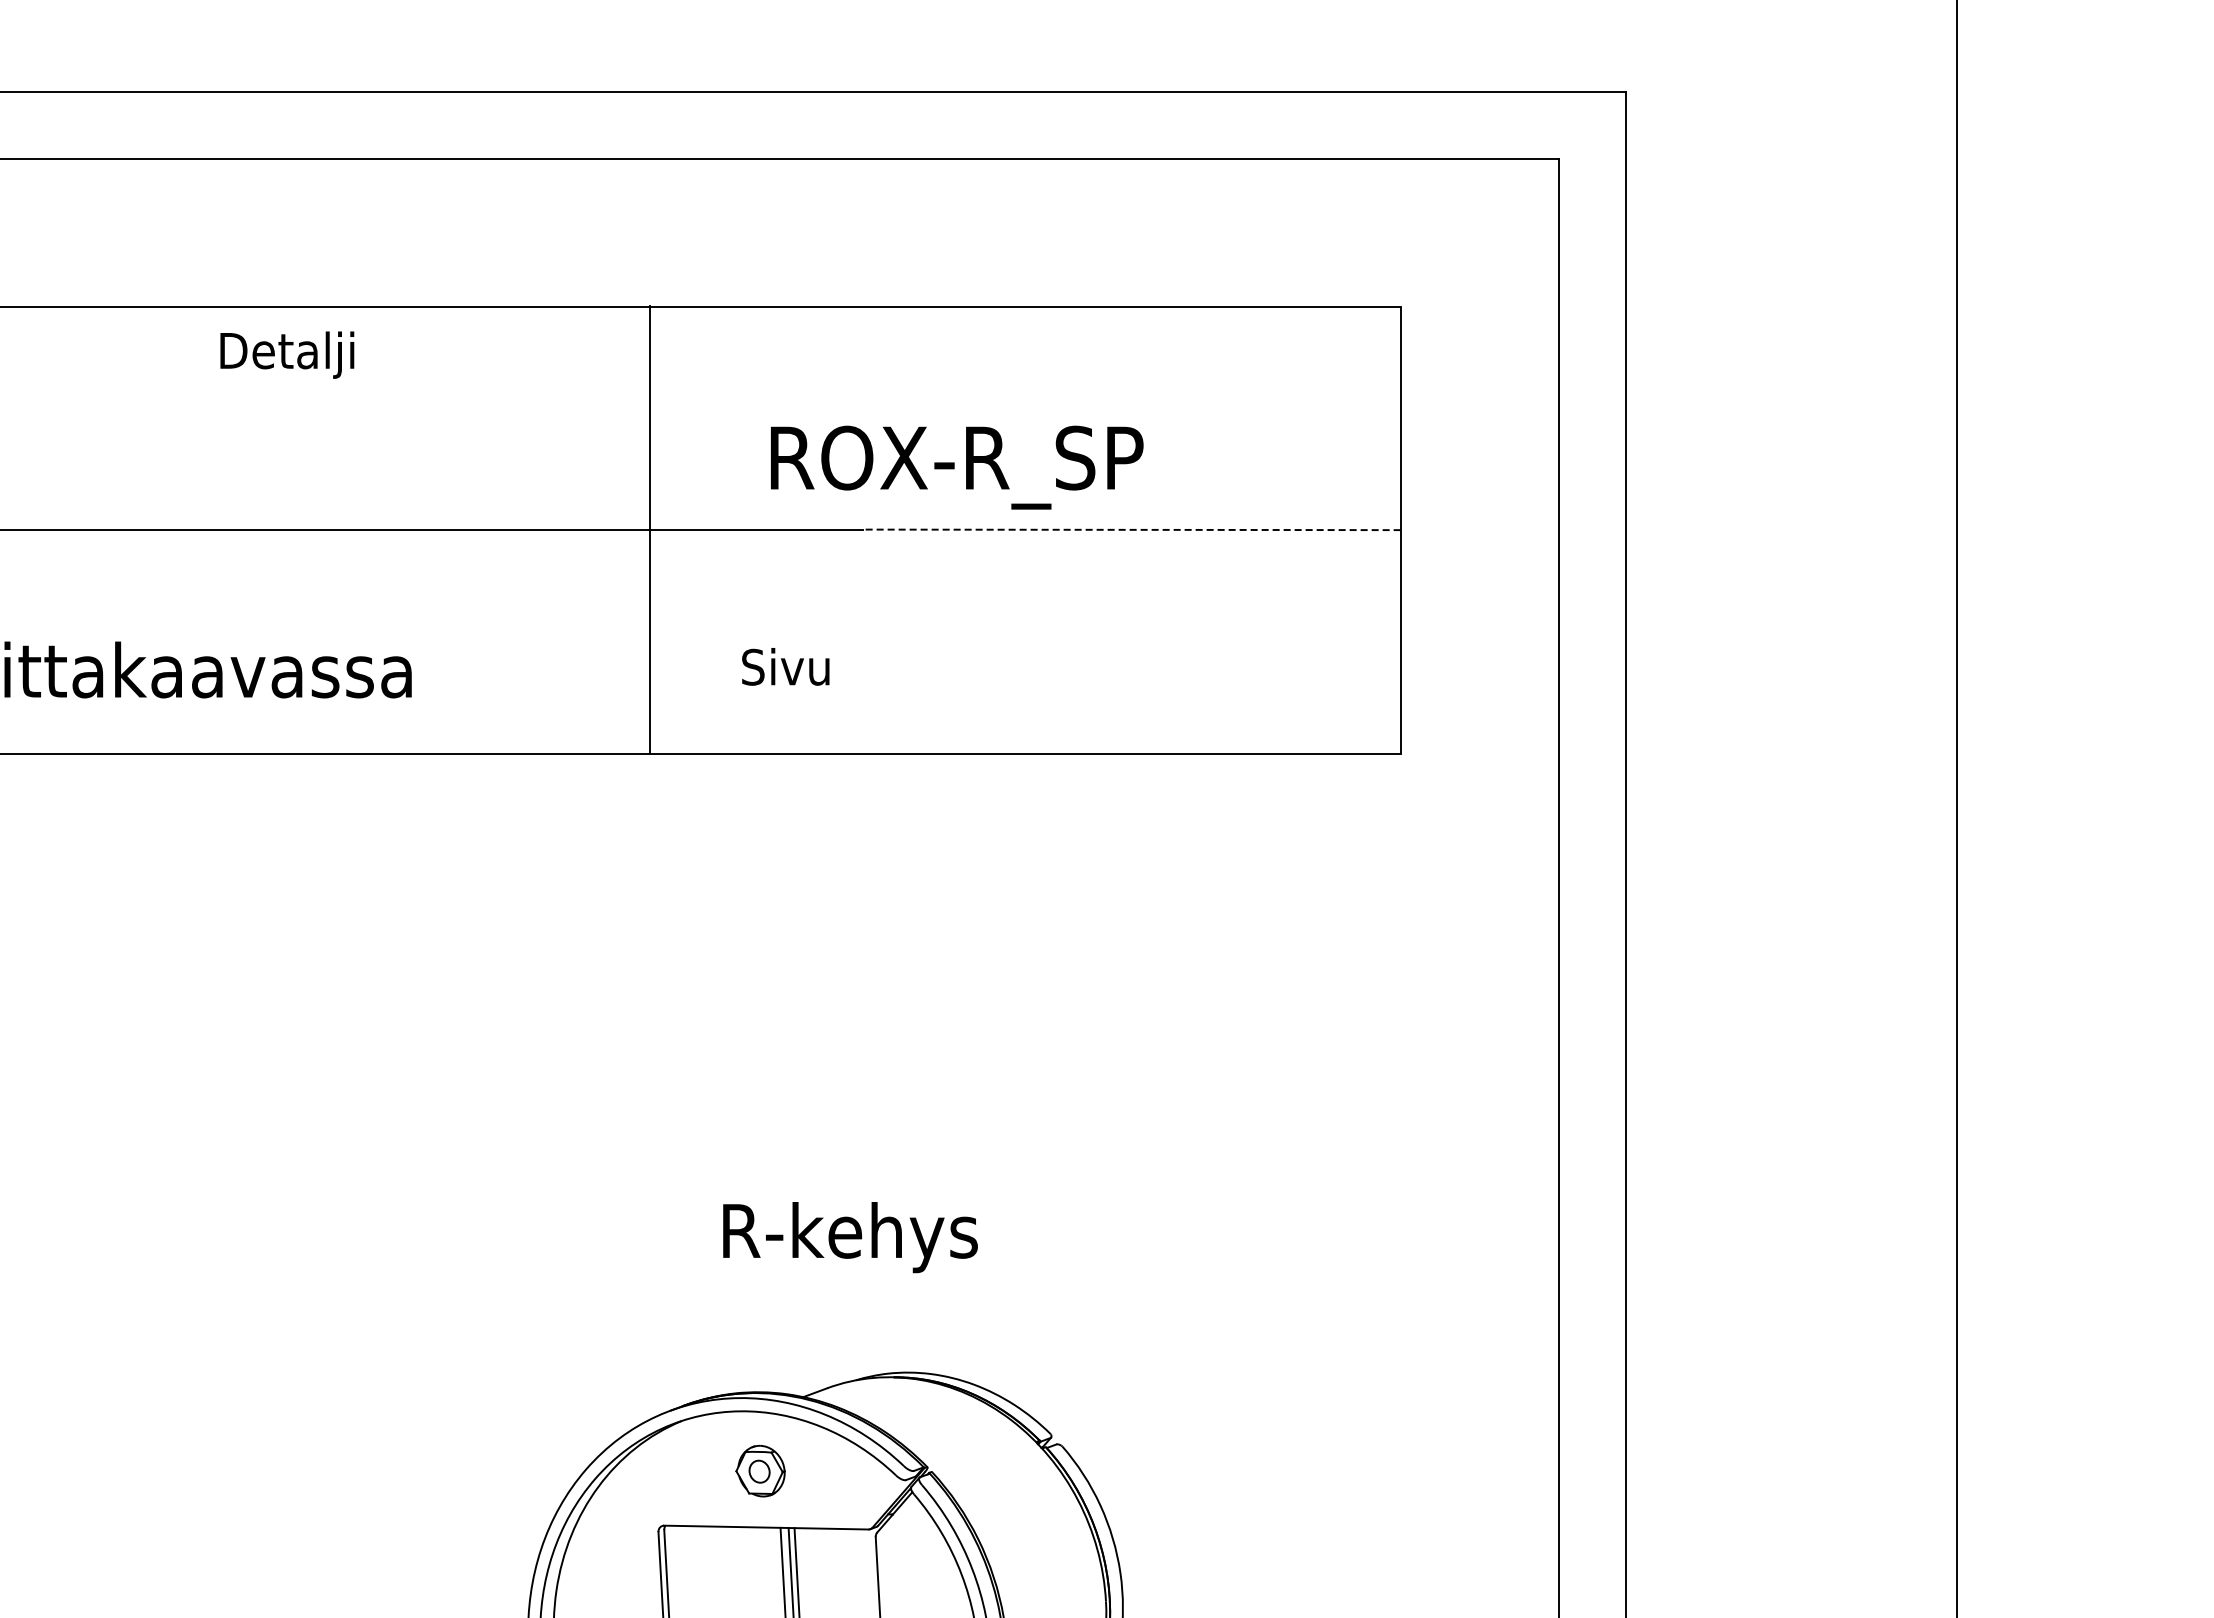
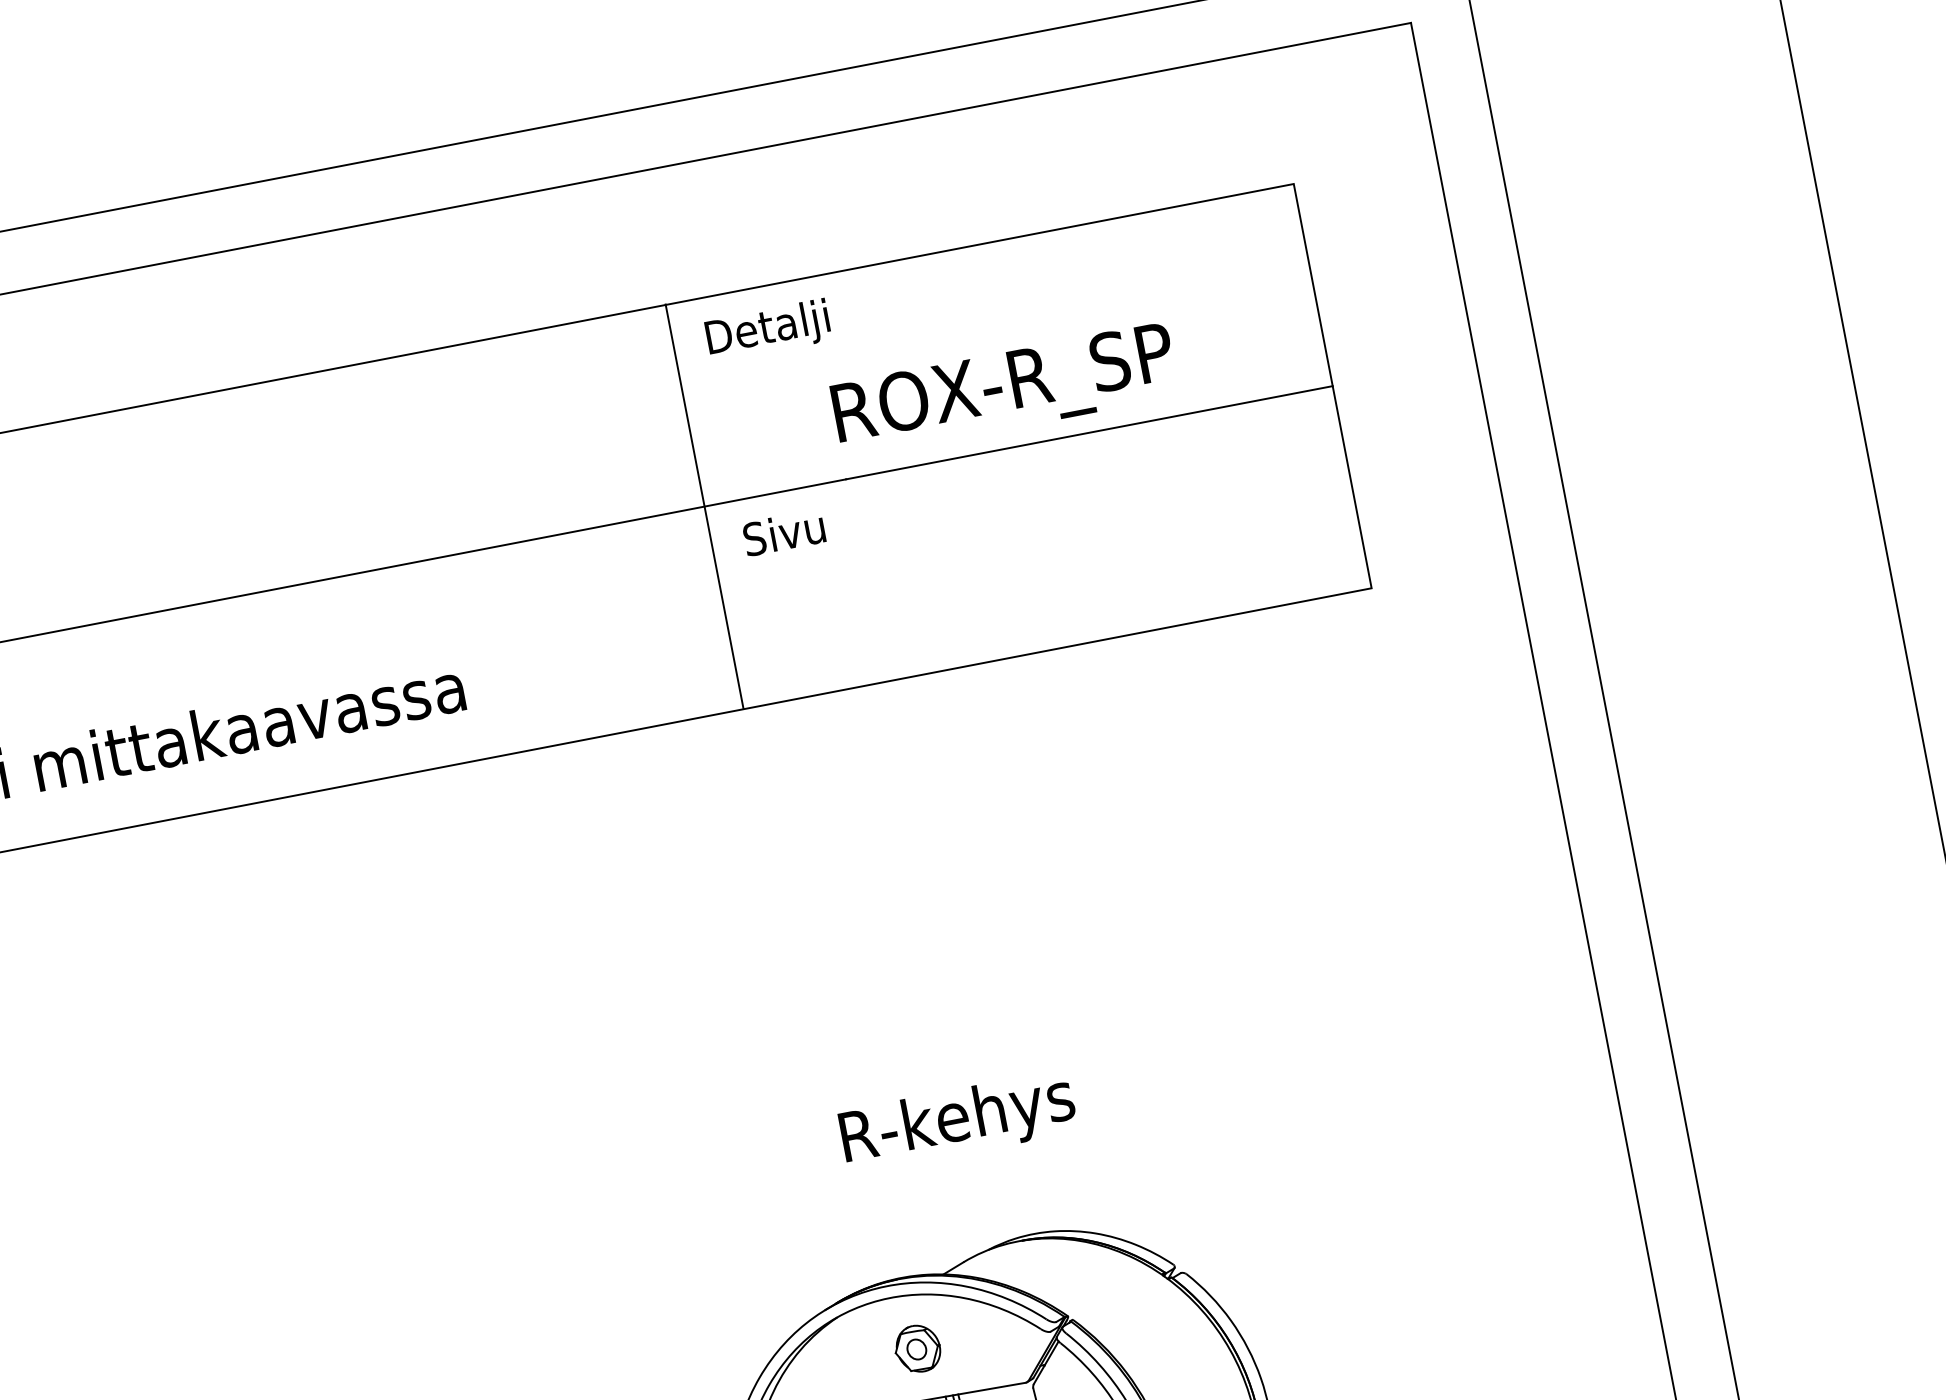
text: (287, 354) -> (768, 330), moved
text: (957, 467) -> (1005, 390), moved
line: (650, 529) -> (704, 506), moved
line: (1131, 529) -> (1089, 432), dashed -> solid
text: (785, 666) -> (783, 532), moved

